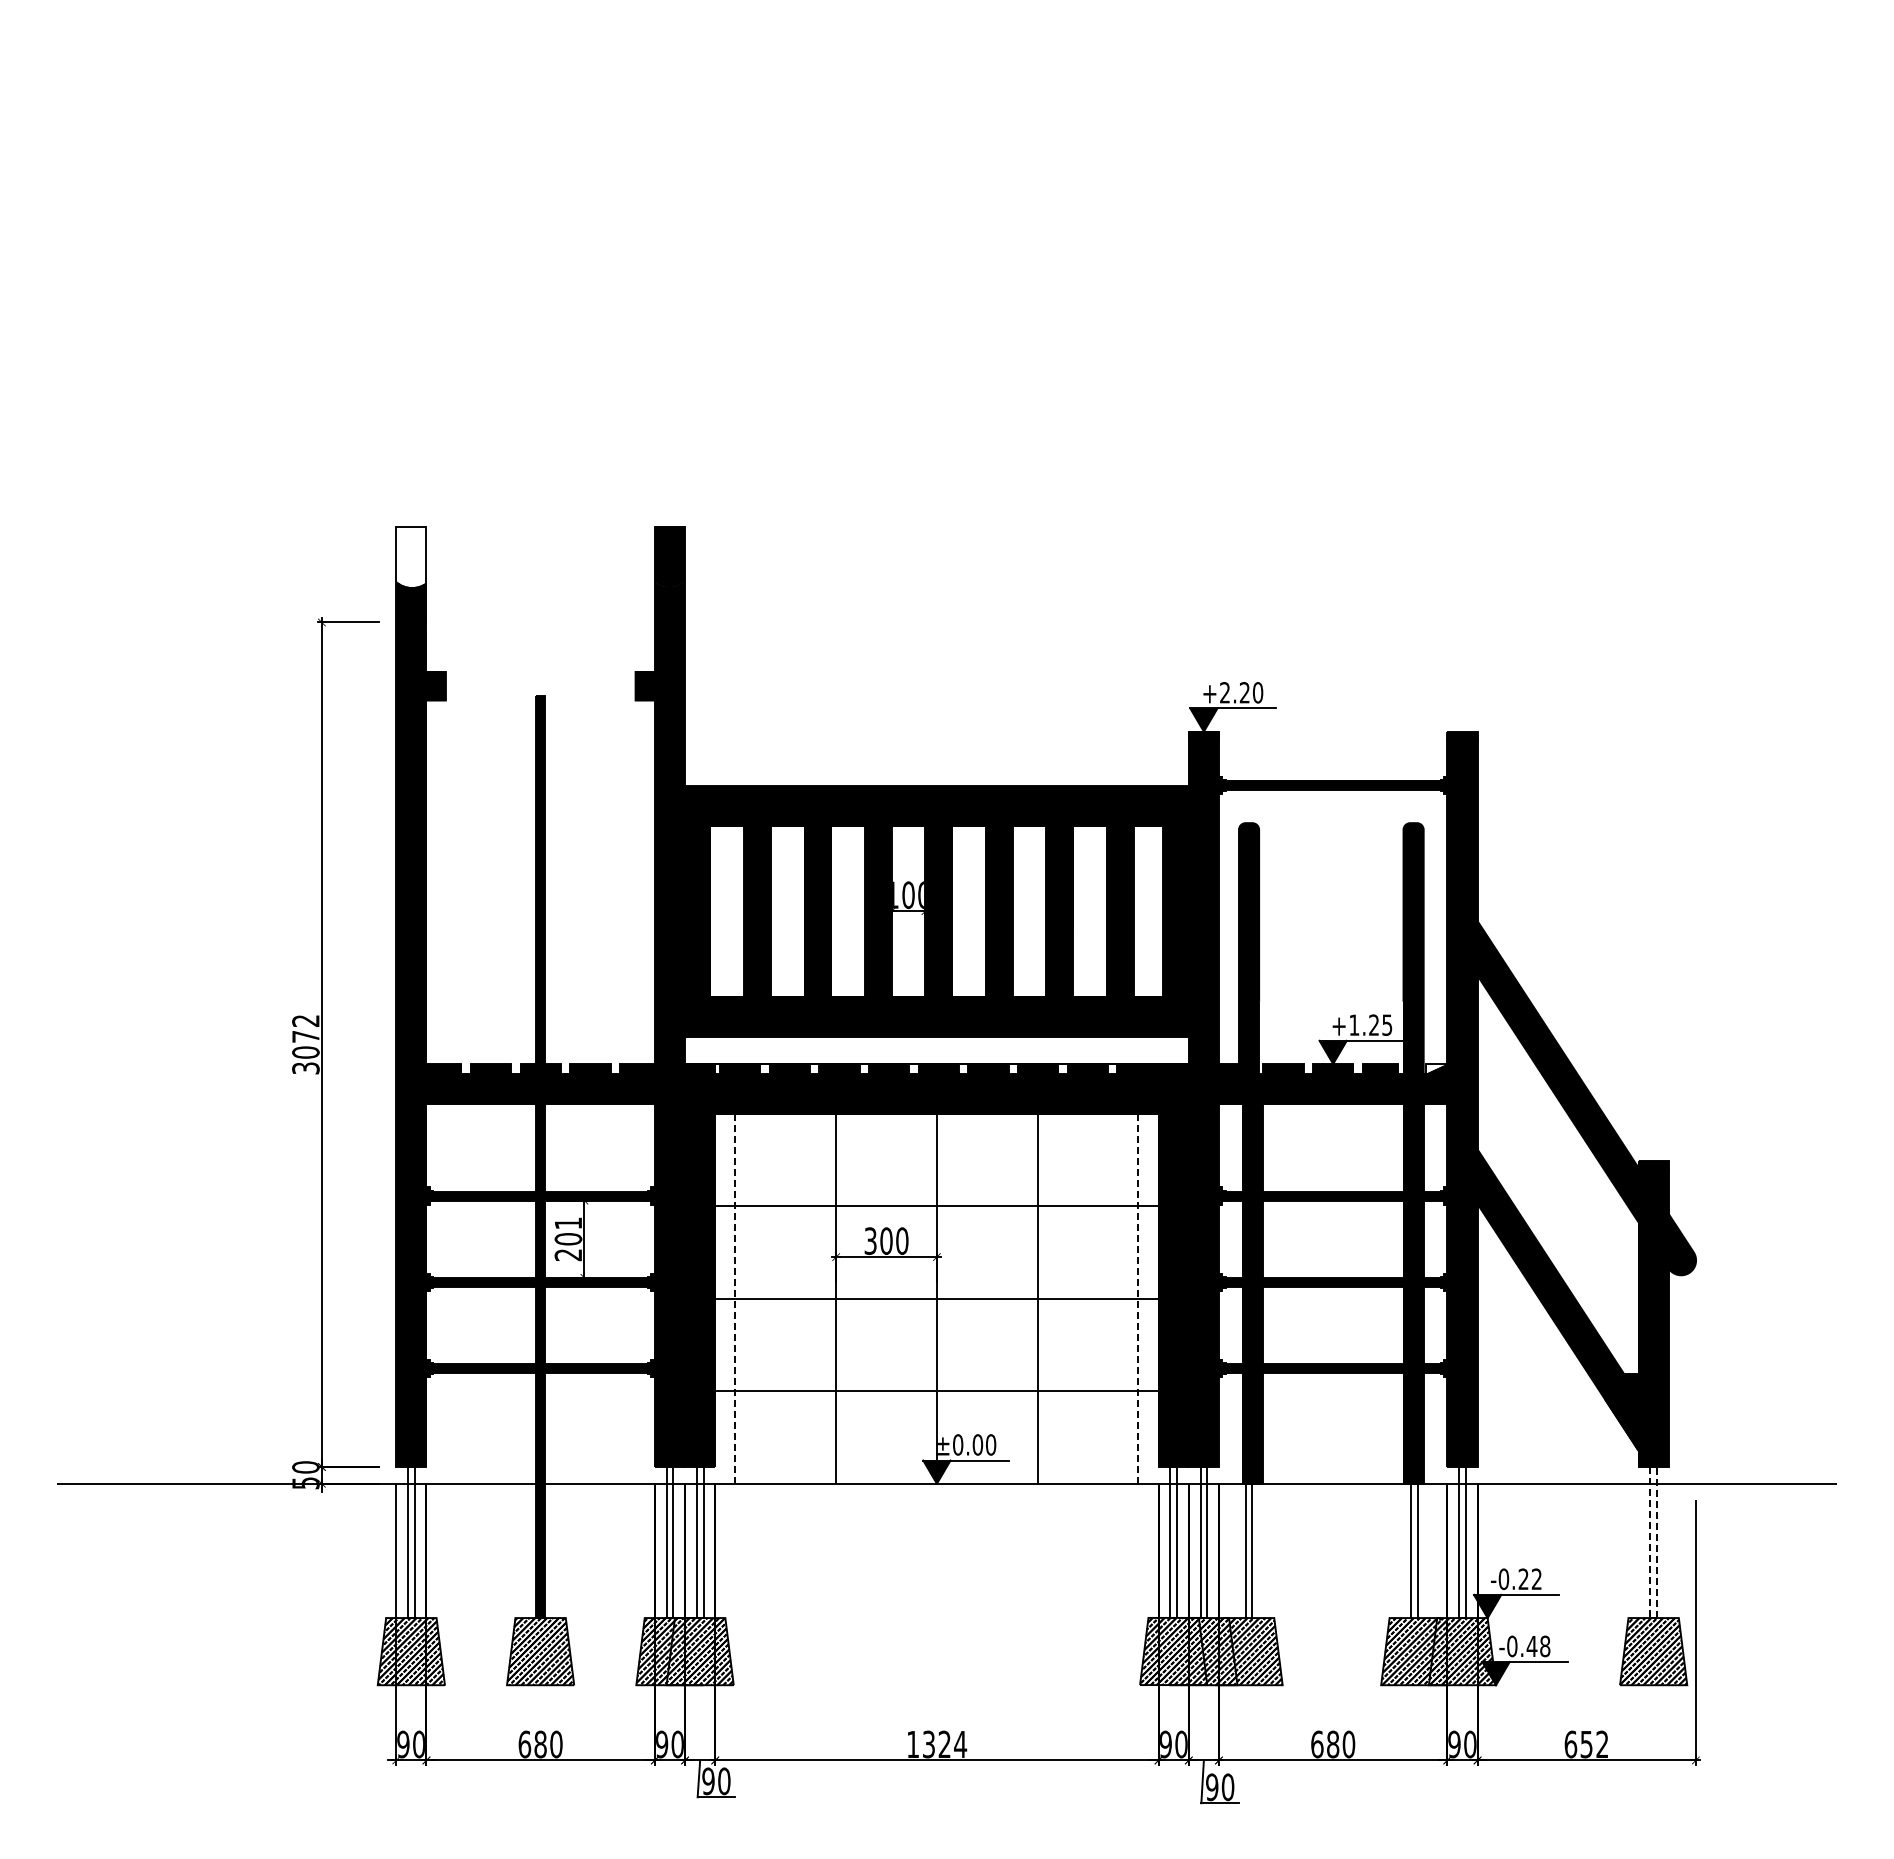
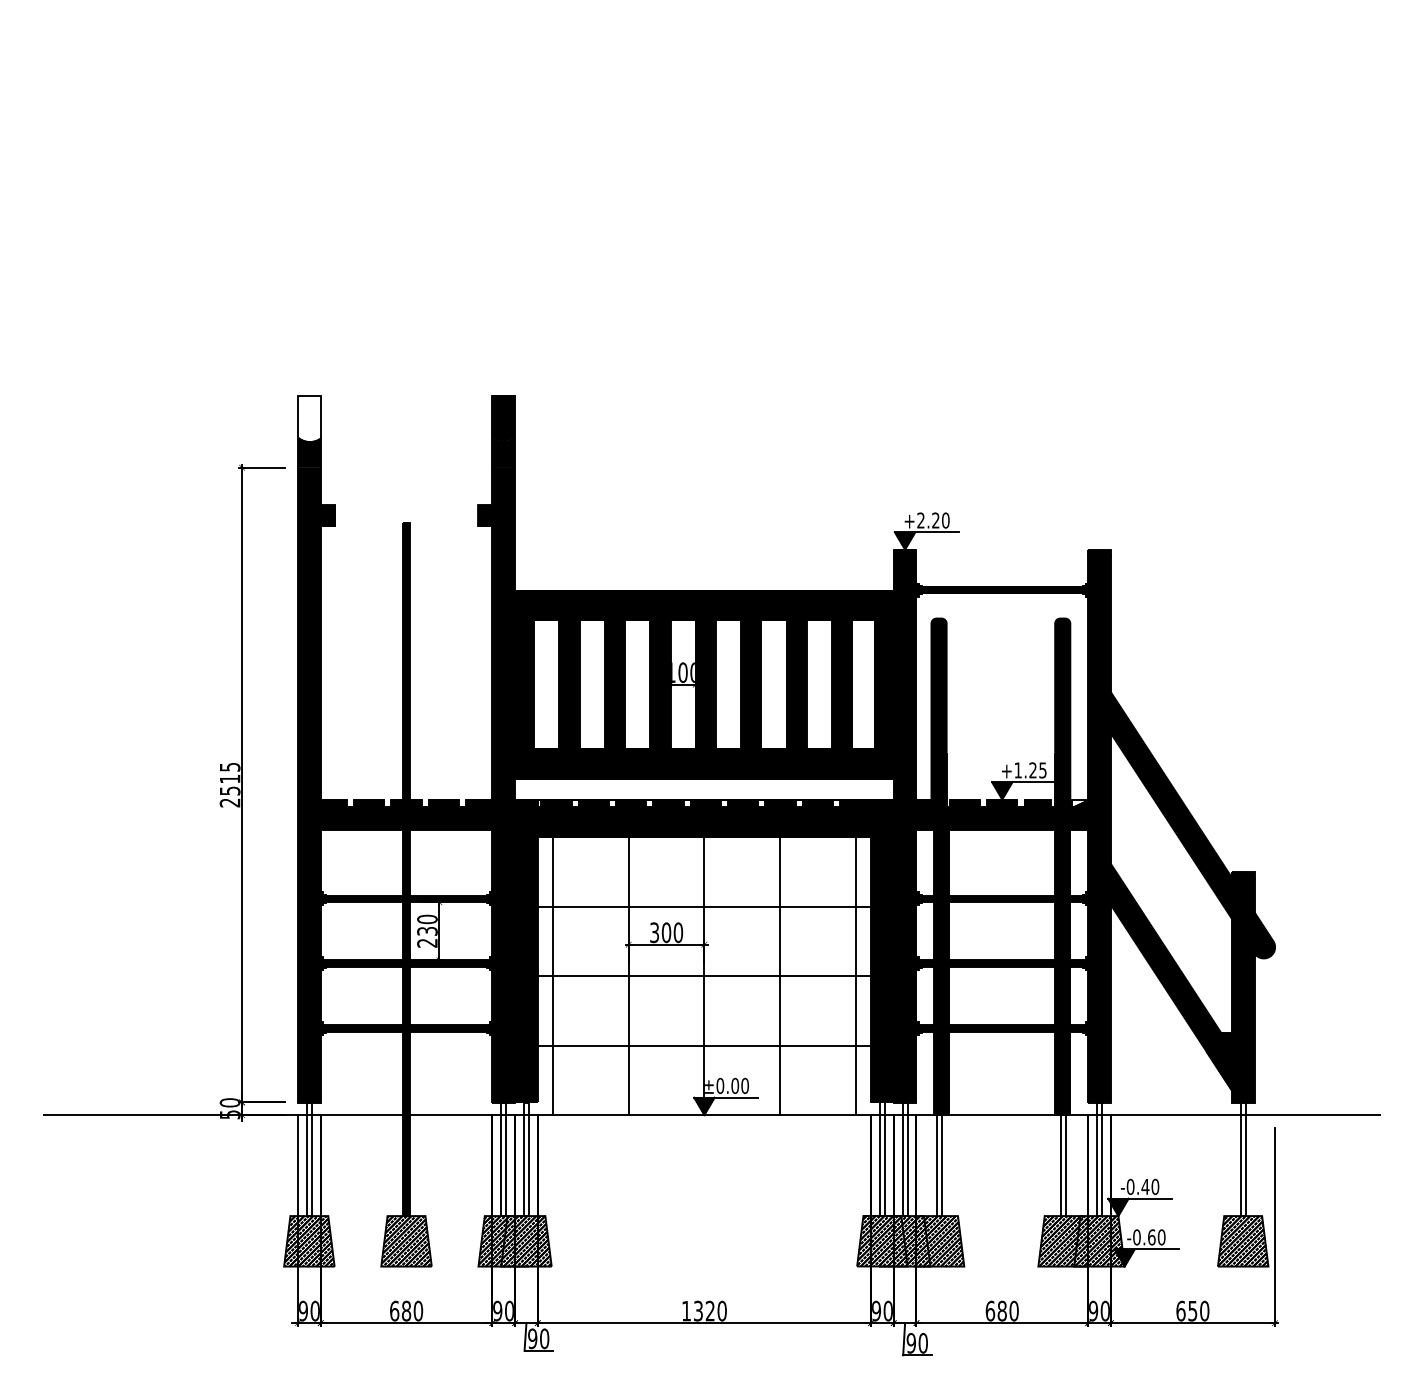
text: (305, 1044) -> (229, 784), 3072 -> 2515
text: (568, 1231) -> (427, 925), 201 -> 230
line: (735, 1278) -> (553, 960), dashed -> solid
line: (1138, 1278) -> (855, 960), dashed -> solid
line: (1657, 1542) -> (1246, 1159), dashed -> solid
line: (1650, 1543) -> (1240, 1160), dashed -> solid
text: (1530, 1579) -> (1150, 1187), -0.22 -> -0.40
text: (1538, 1646) -> (1156, 1237), -0.48 -> -0.60
text: (960, 1744) -> (722, 1311), 1324 -> 1320
text: (1602, 1744) -> (1204, 1311), 652 -> 650

